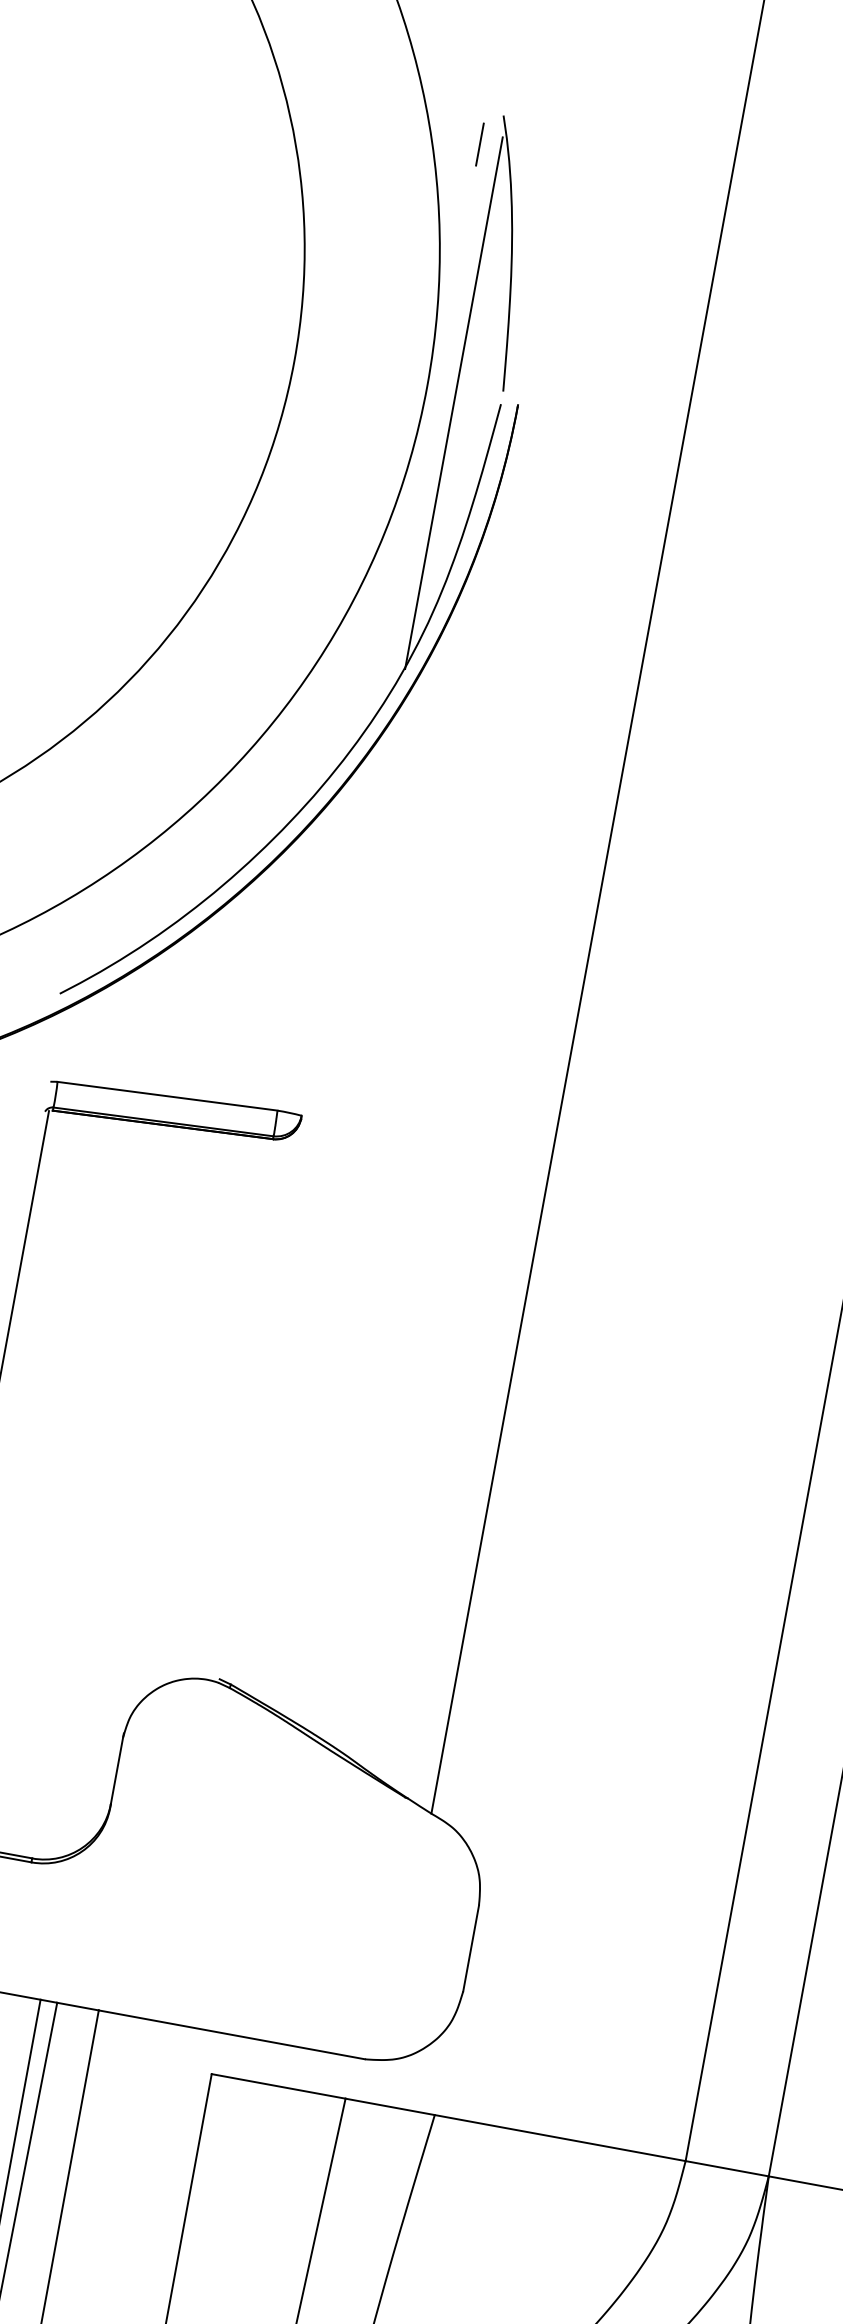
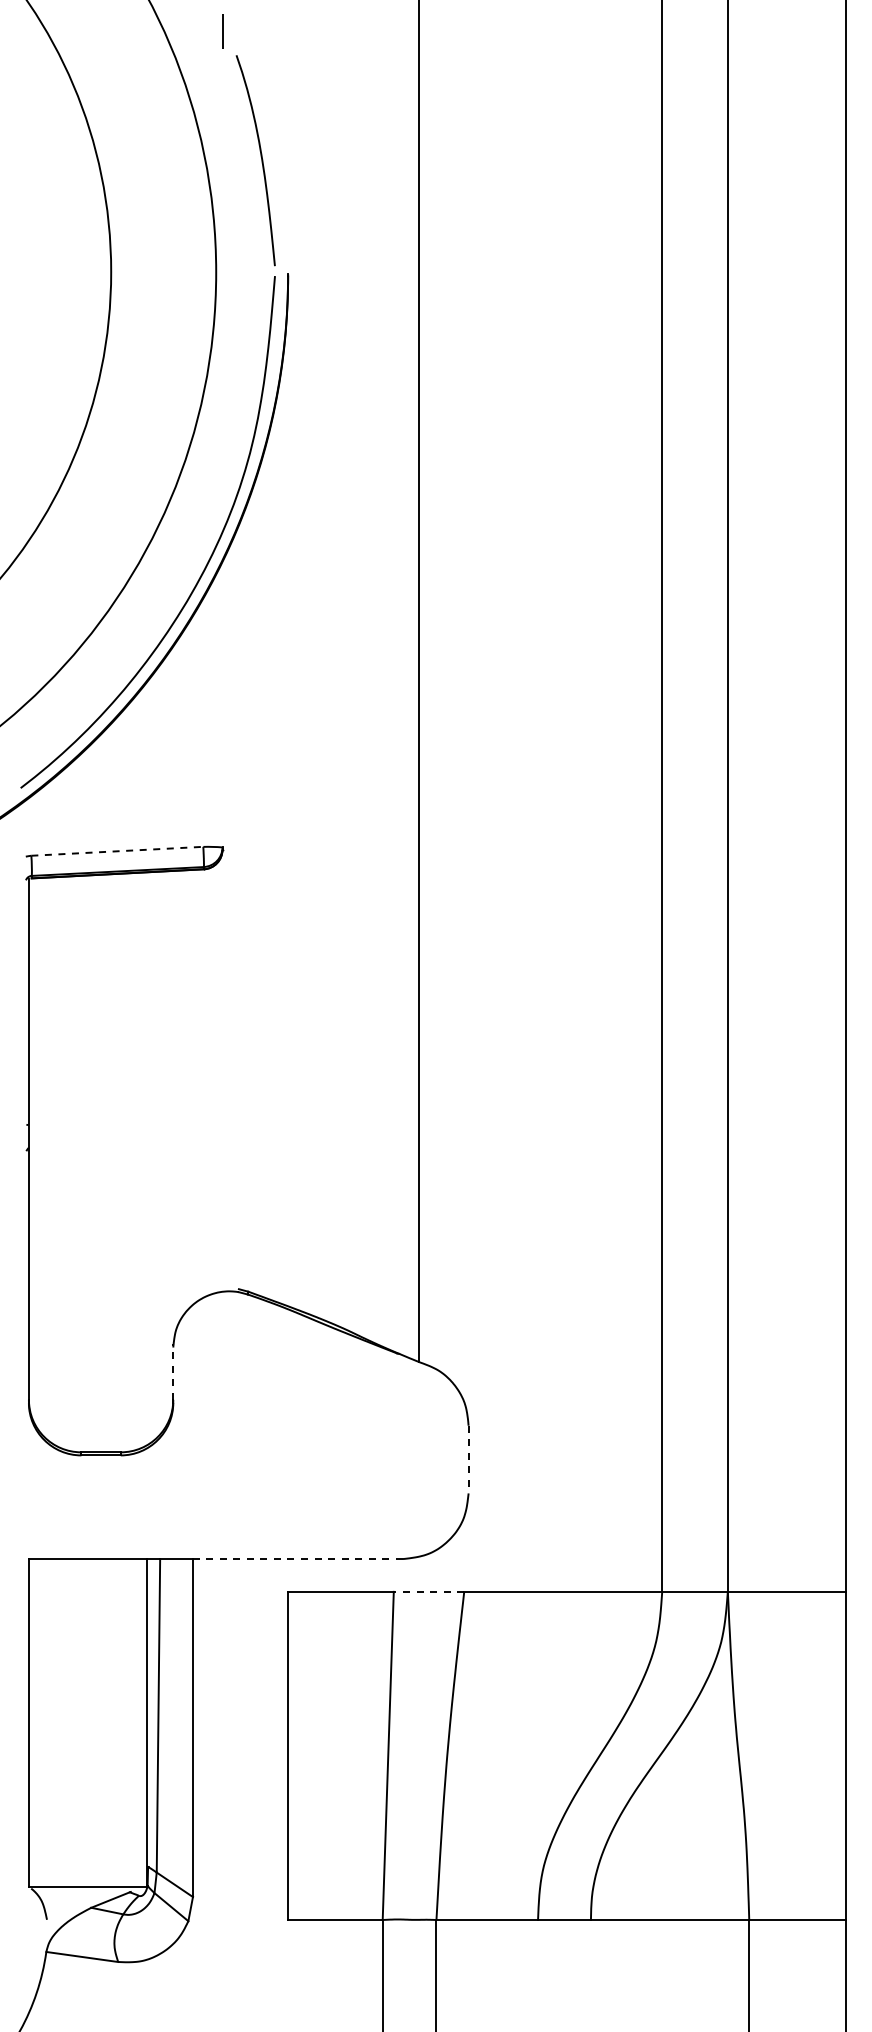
line: (479, 144) -> (222, 31), moved
line: (453, 402) -> (238, 281), removed
line: (167, 1096) -> (117, 851), solid -> dashed
line: (117, 1768) -> (173, 1371), solid -> dashed
line: (470, 1948) -> (468, 1459), solid -> dashed
line: (231, 2035) -> (297, 1559), solid -> dashed
line: (389, 2106) -> (428, 1591), solid -> dashed

